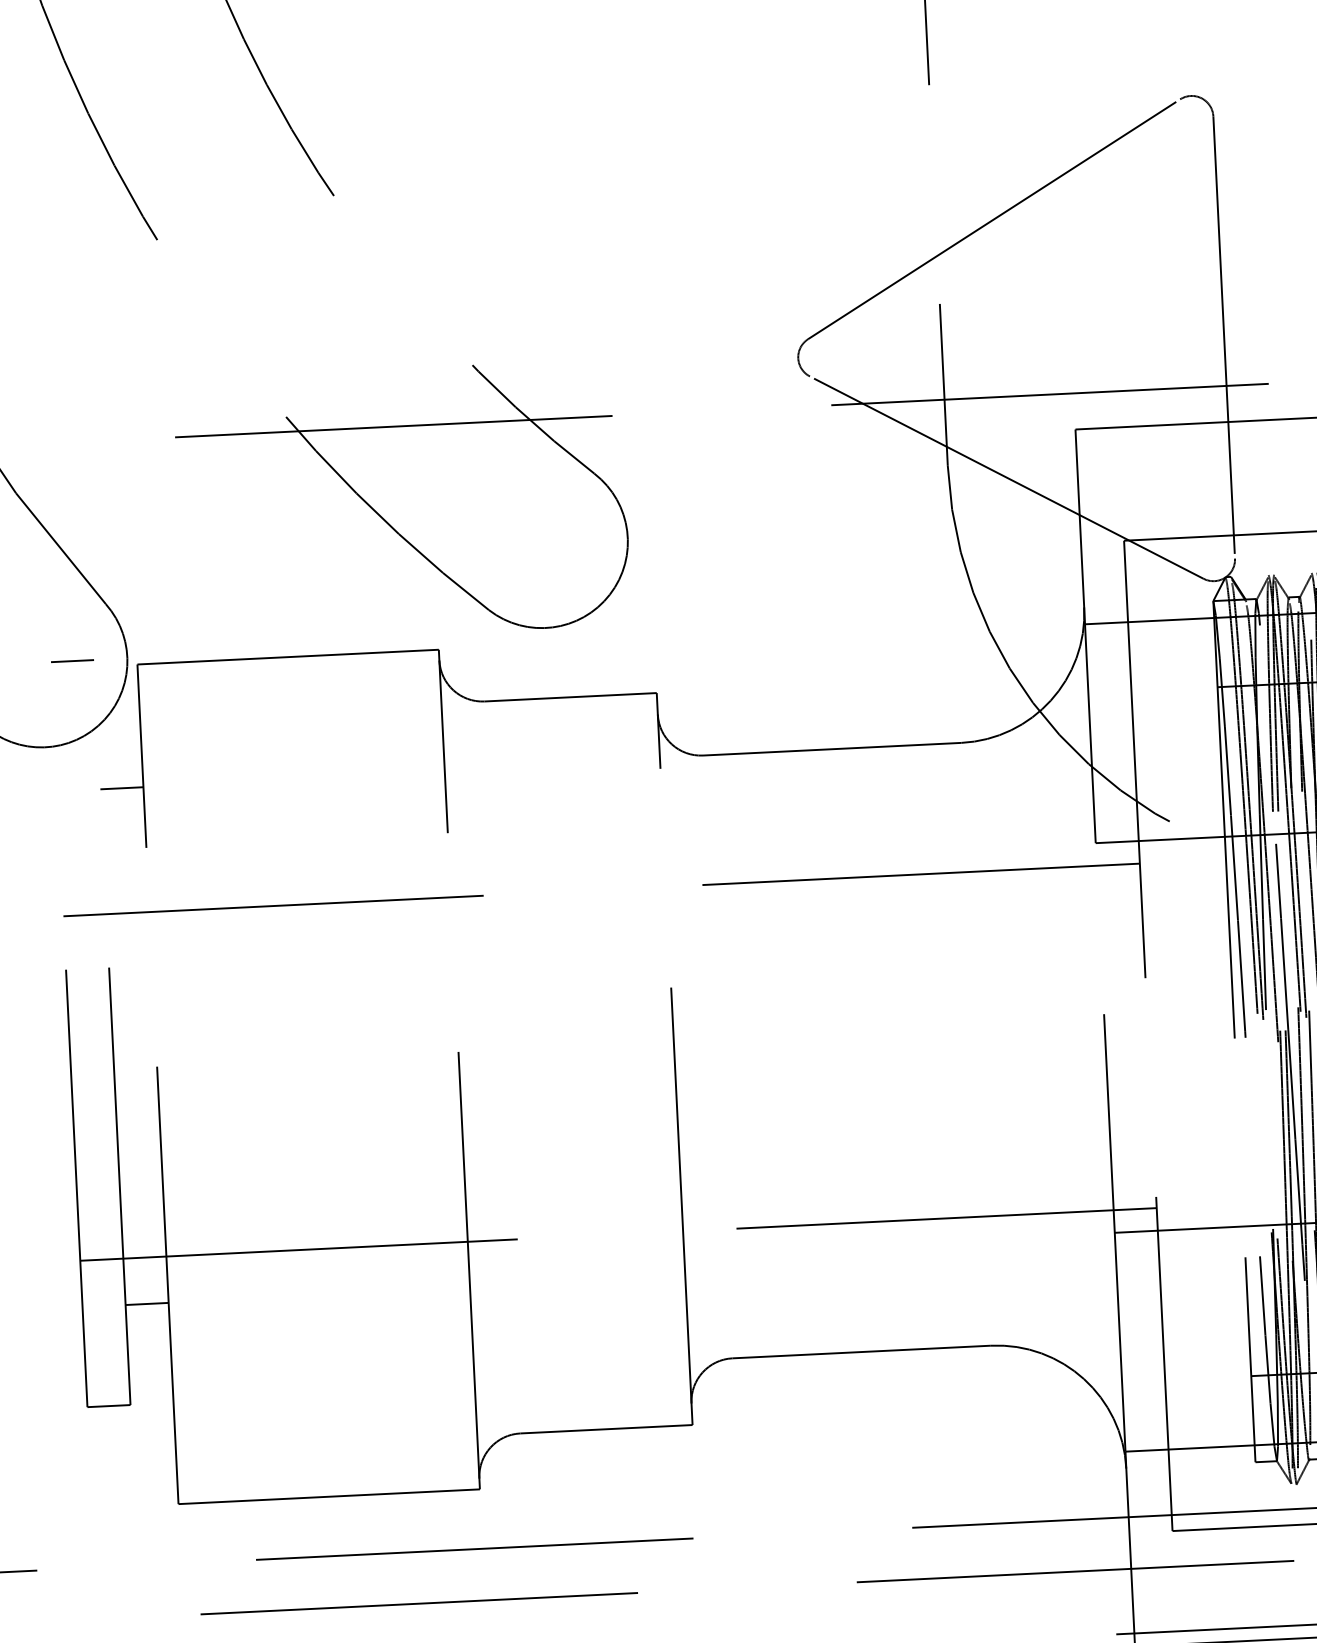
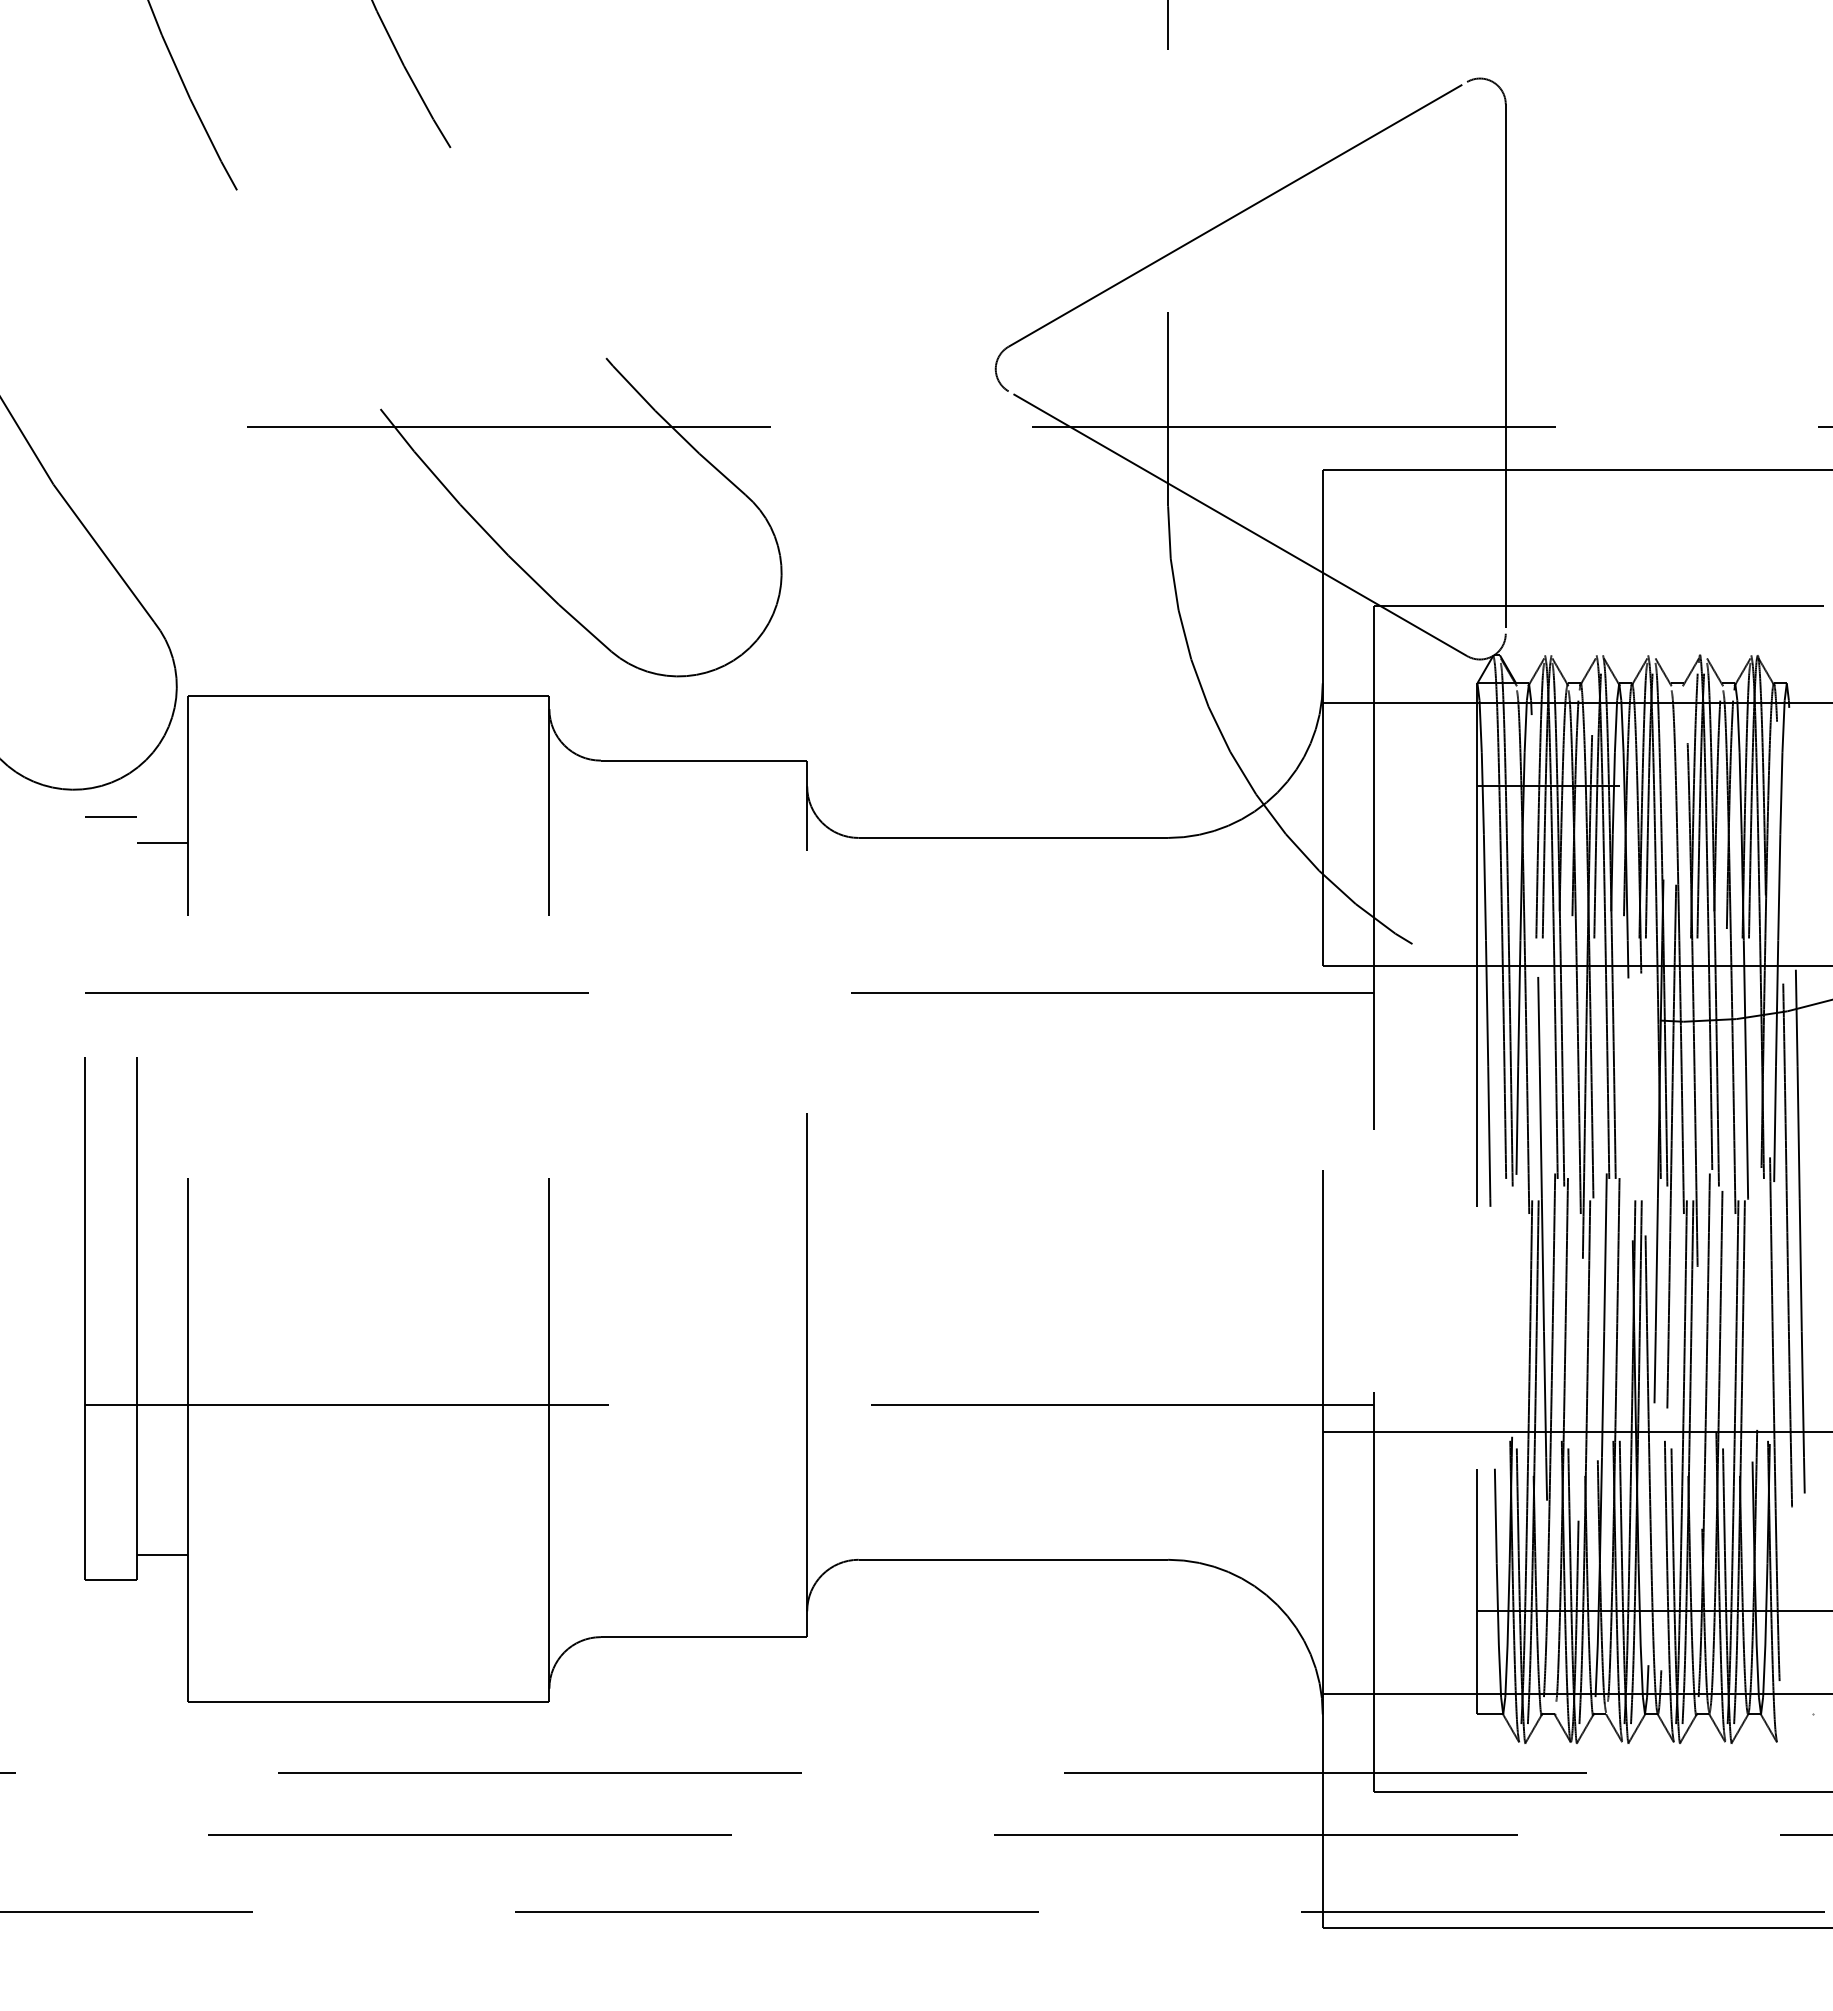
line: (71, 660) -> (110, 816), moved
line: (146, 1303) -> (162, 1554), moved

